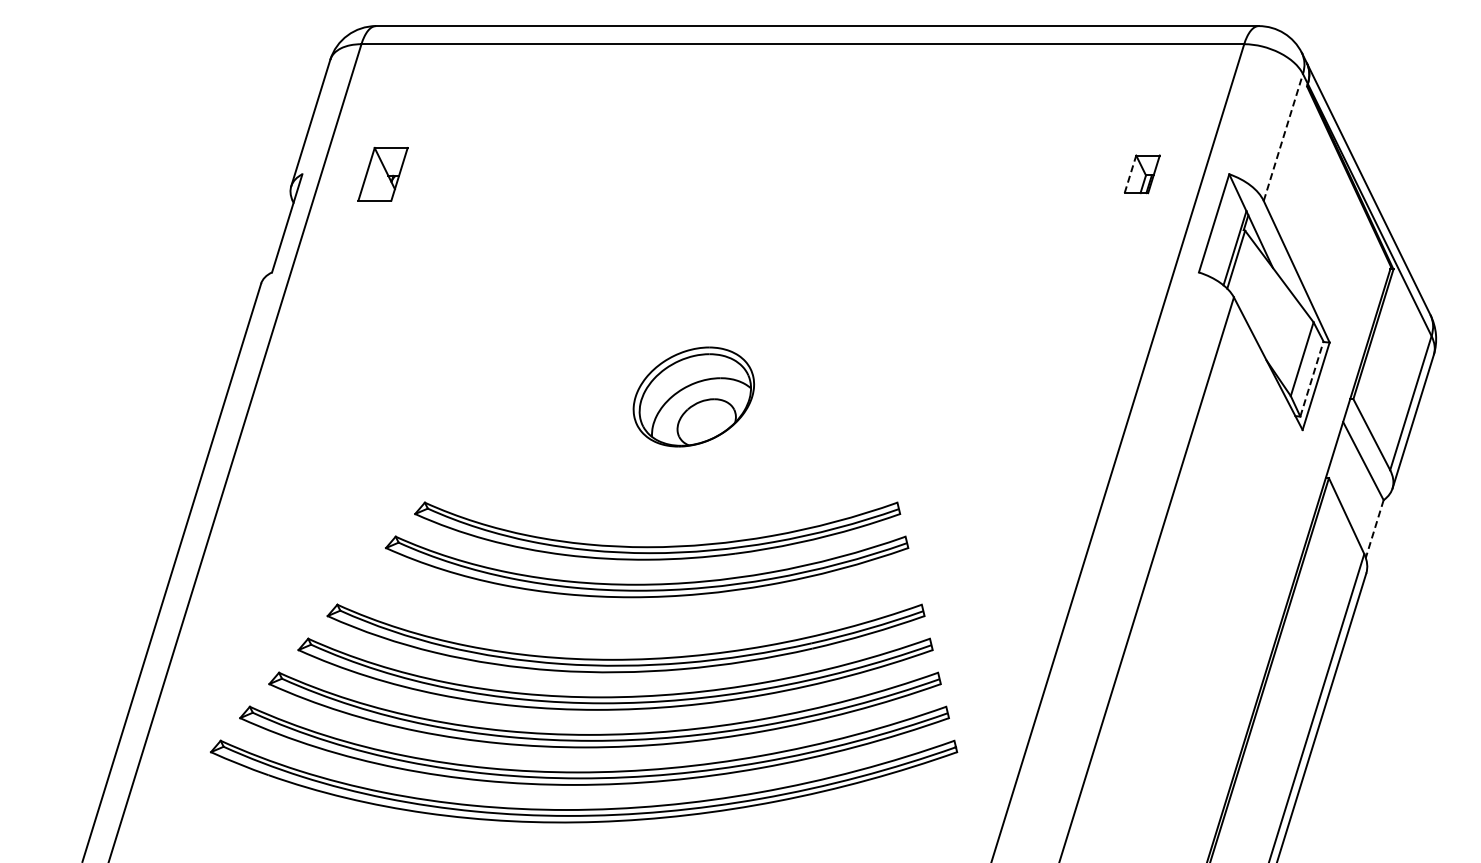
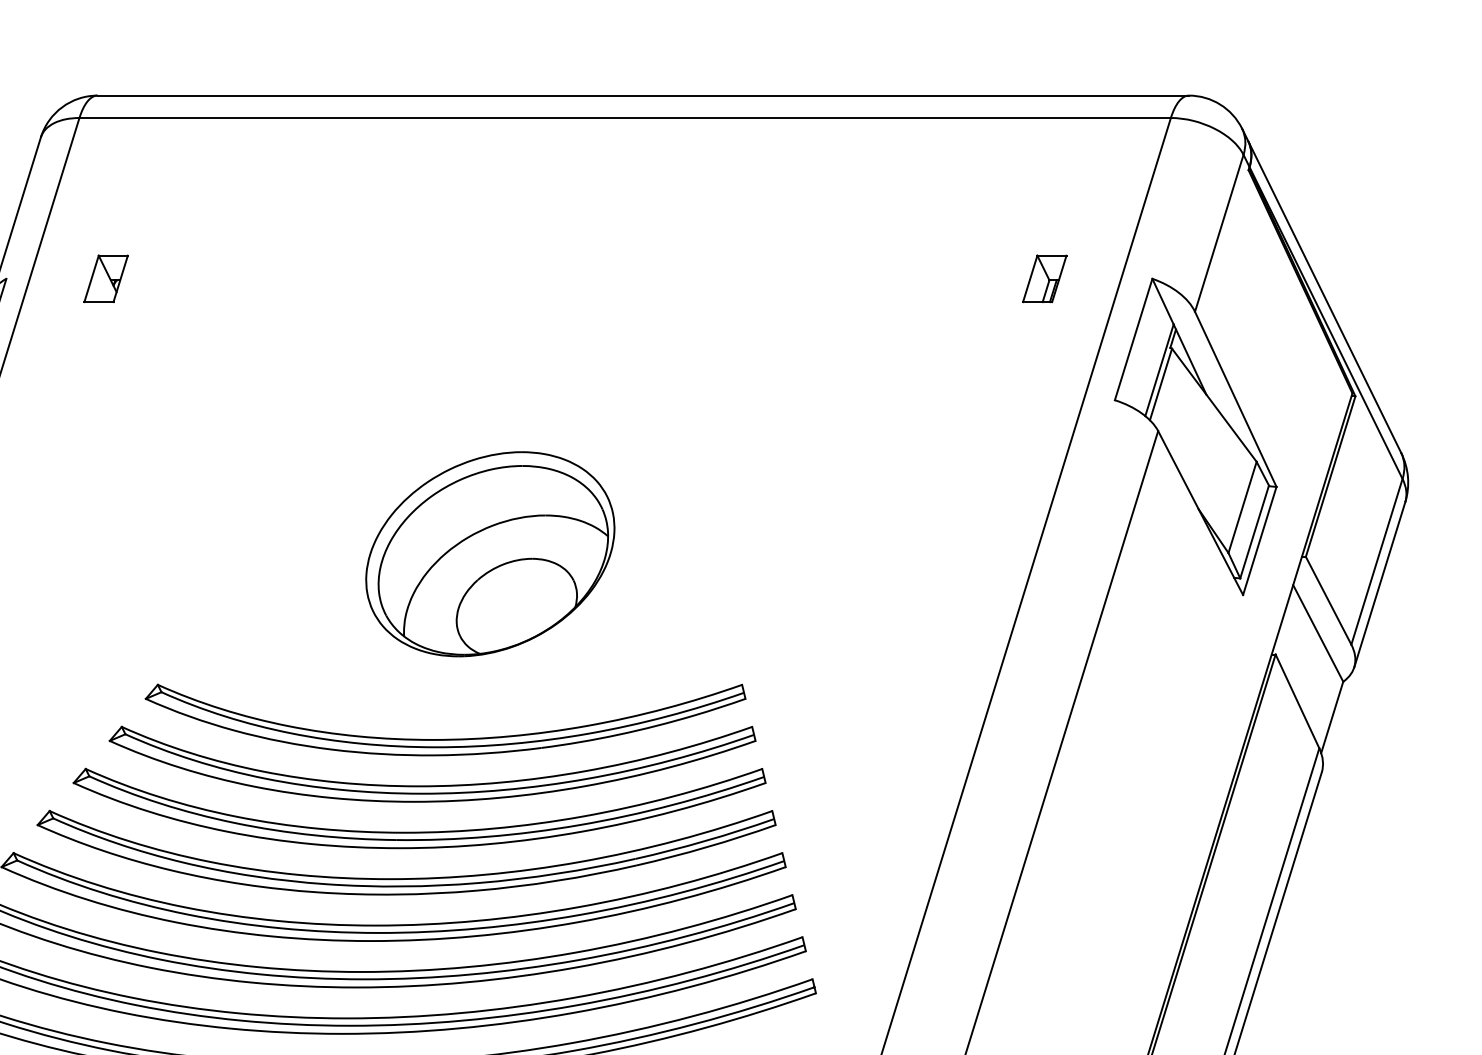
line: (1283, 137) -> (1219, 233), dashed -> solid
part: (382, 174) -> (105, 279), size x0.71
line: (1130, 174) -> (1030, 279), dashed -> solid
line: (1312, 378) -> (1255, 531), dashed -> solid
part: (693, 396) -> (489, 553), size x1.67
line: (1374, 529) -> (1331, 718), dashed -> solid
part: (636, 621) -> (419, 831), added

